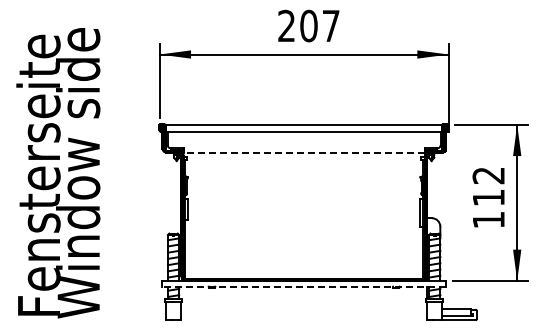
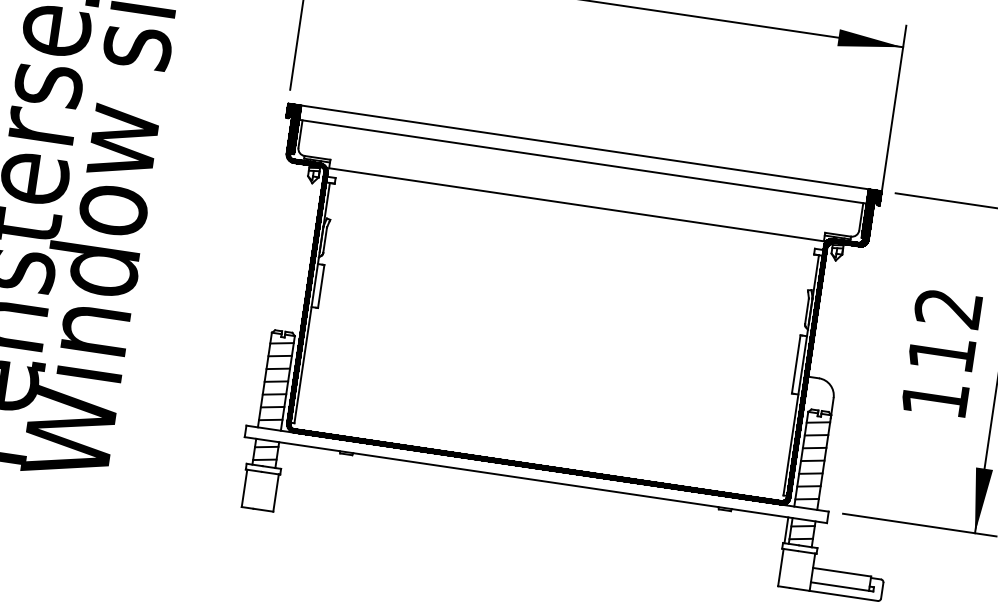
line: (303, 152) -> (575, 204), dashed -> solid
line: (304, 286) -> (536, 479), dashed -> solid

